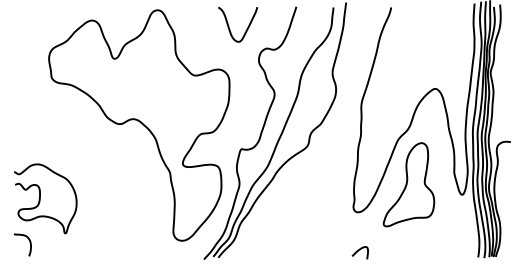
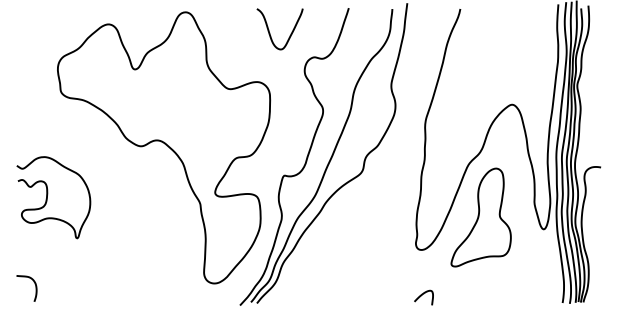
curve: (40, 198) -> (47, 197), moved

